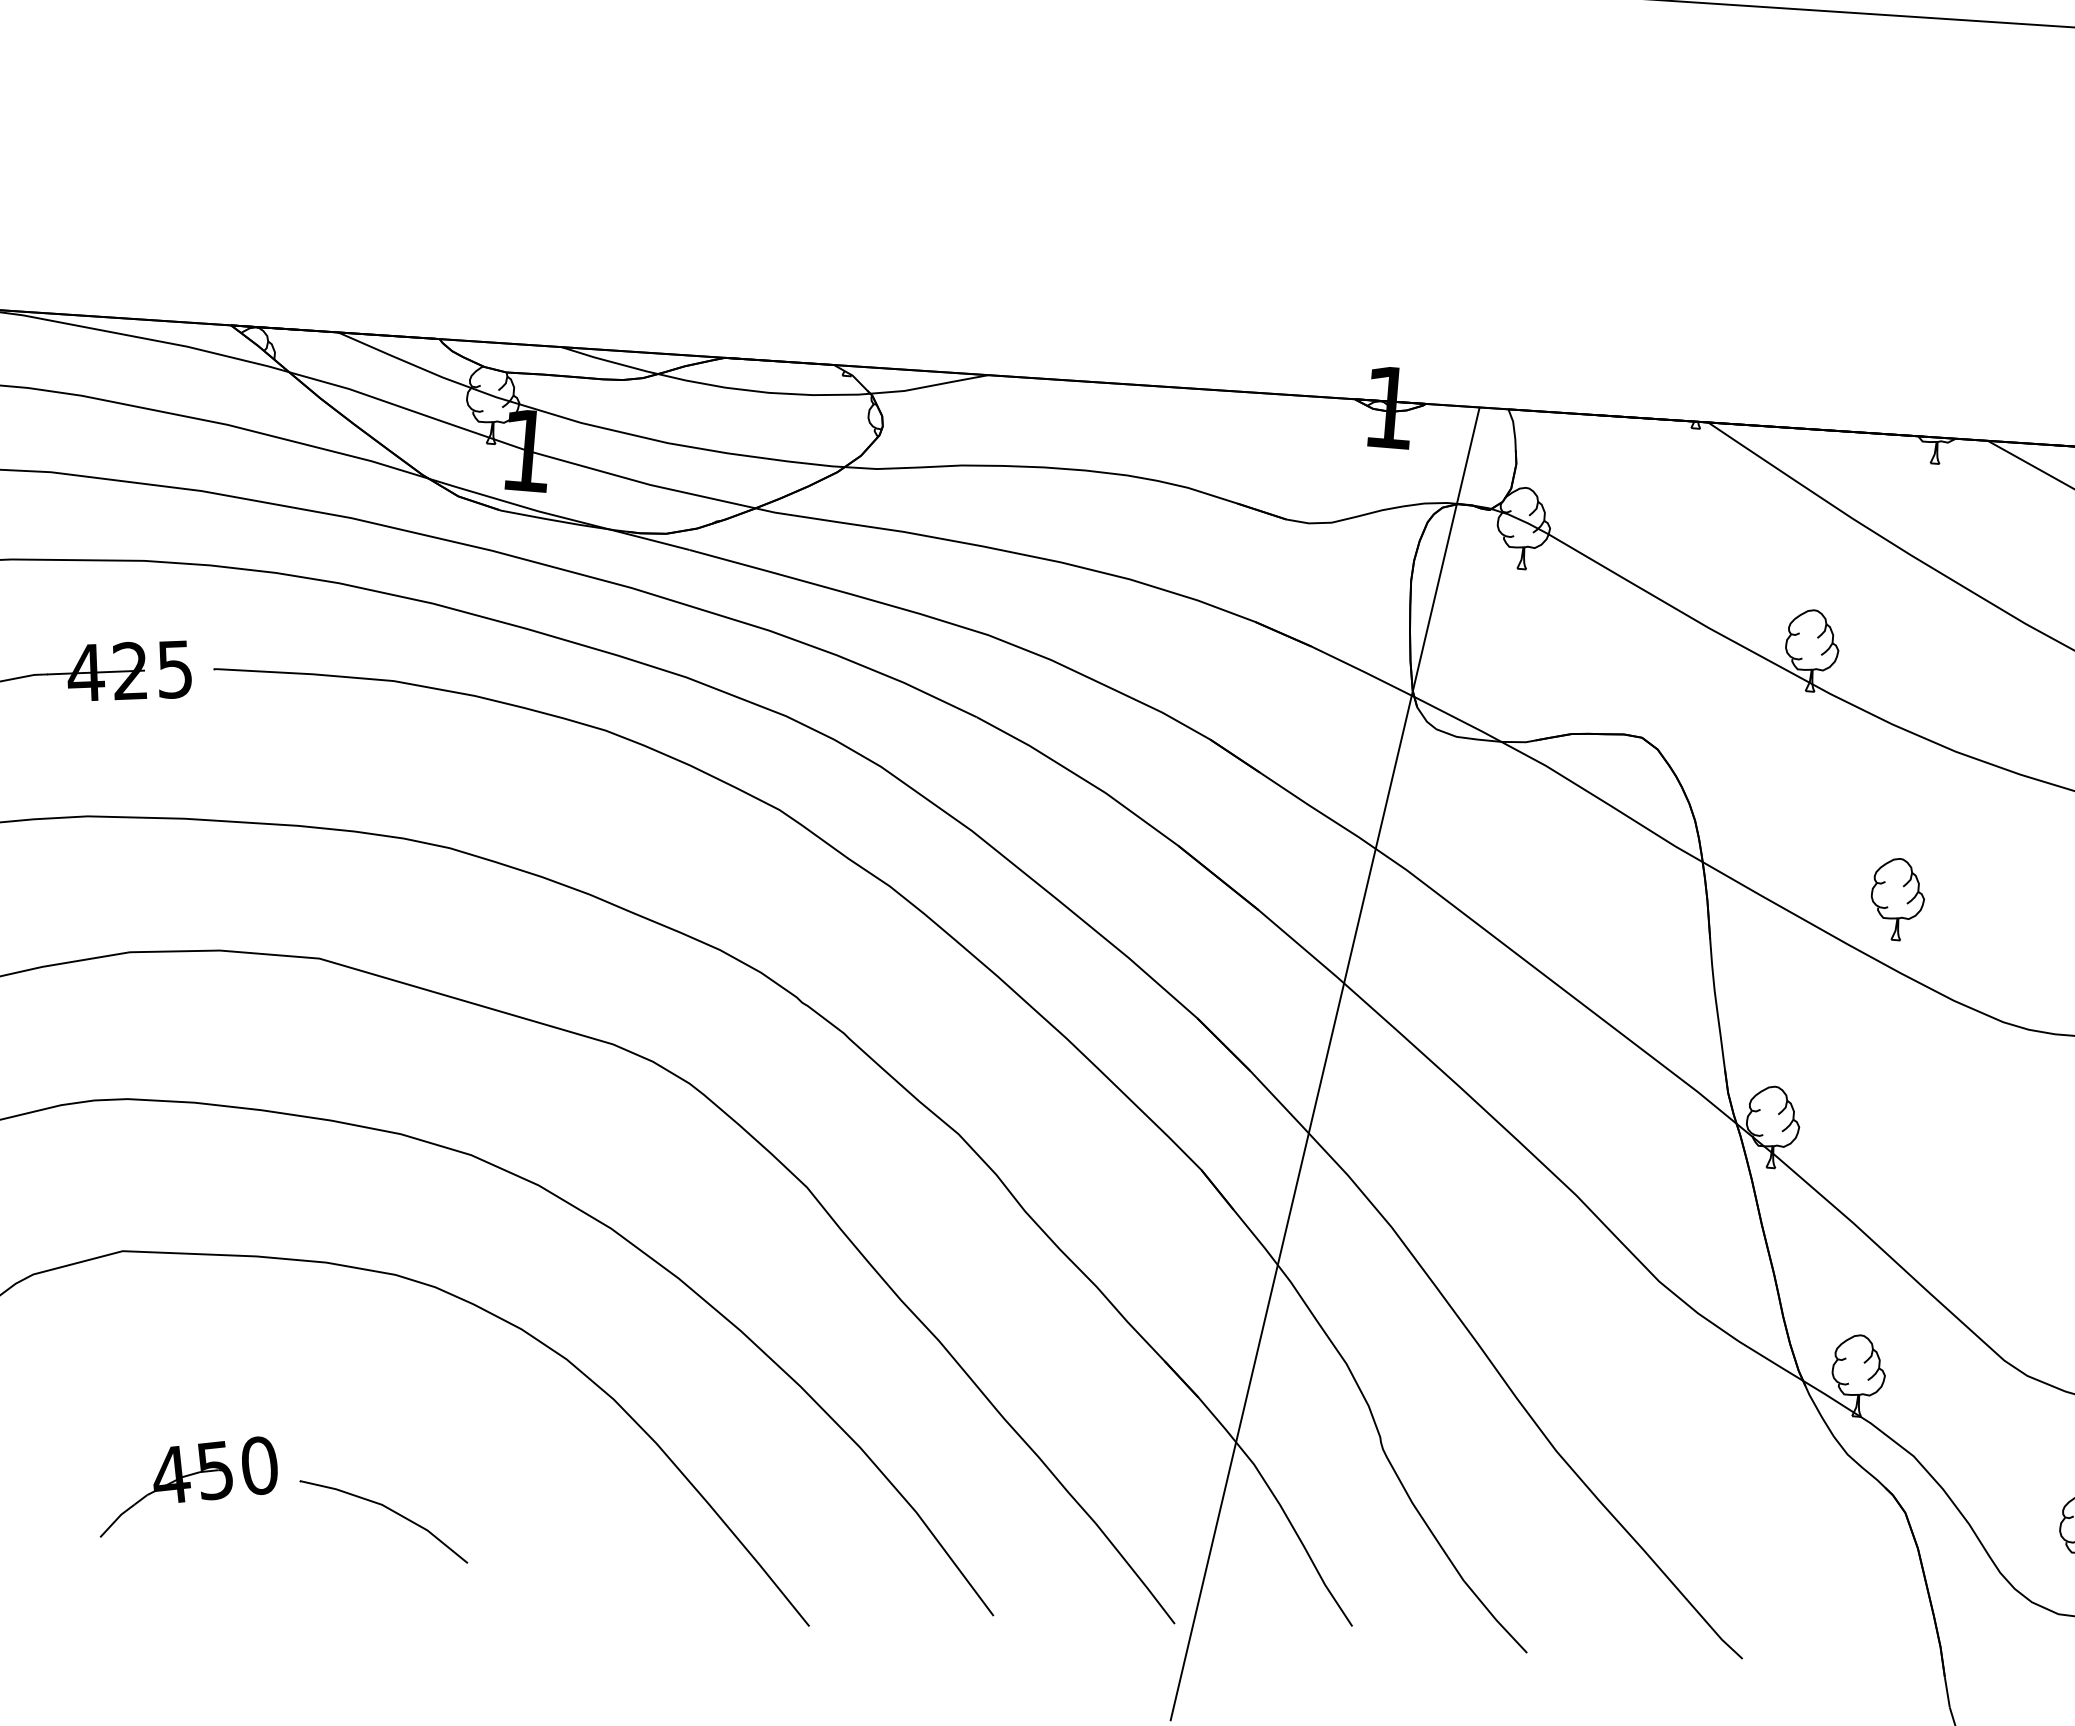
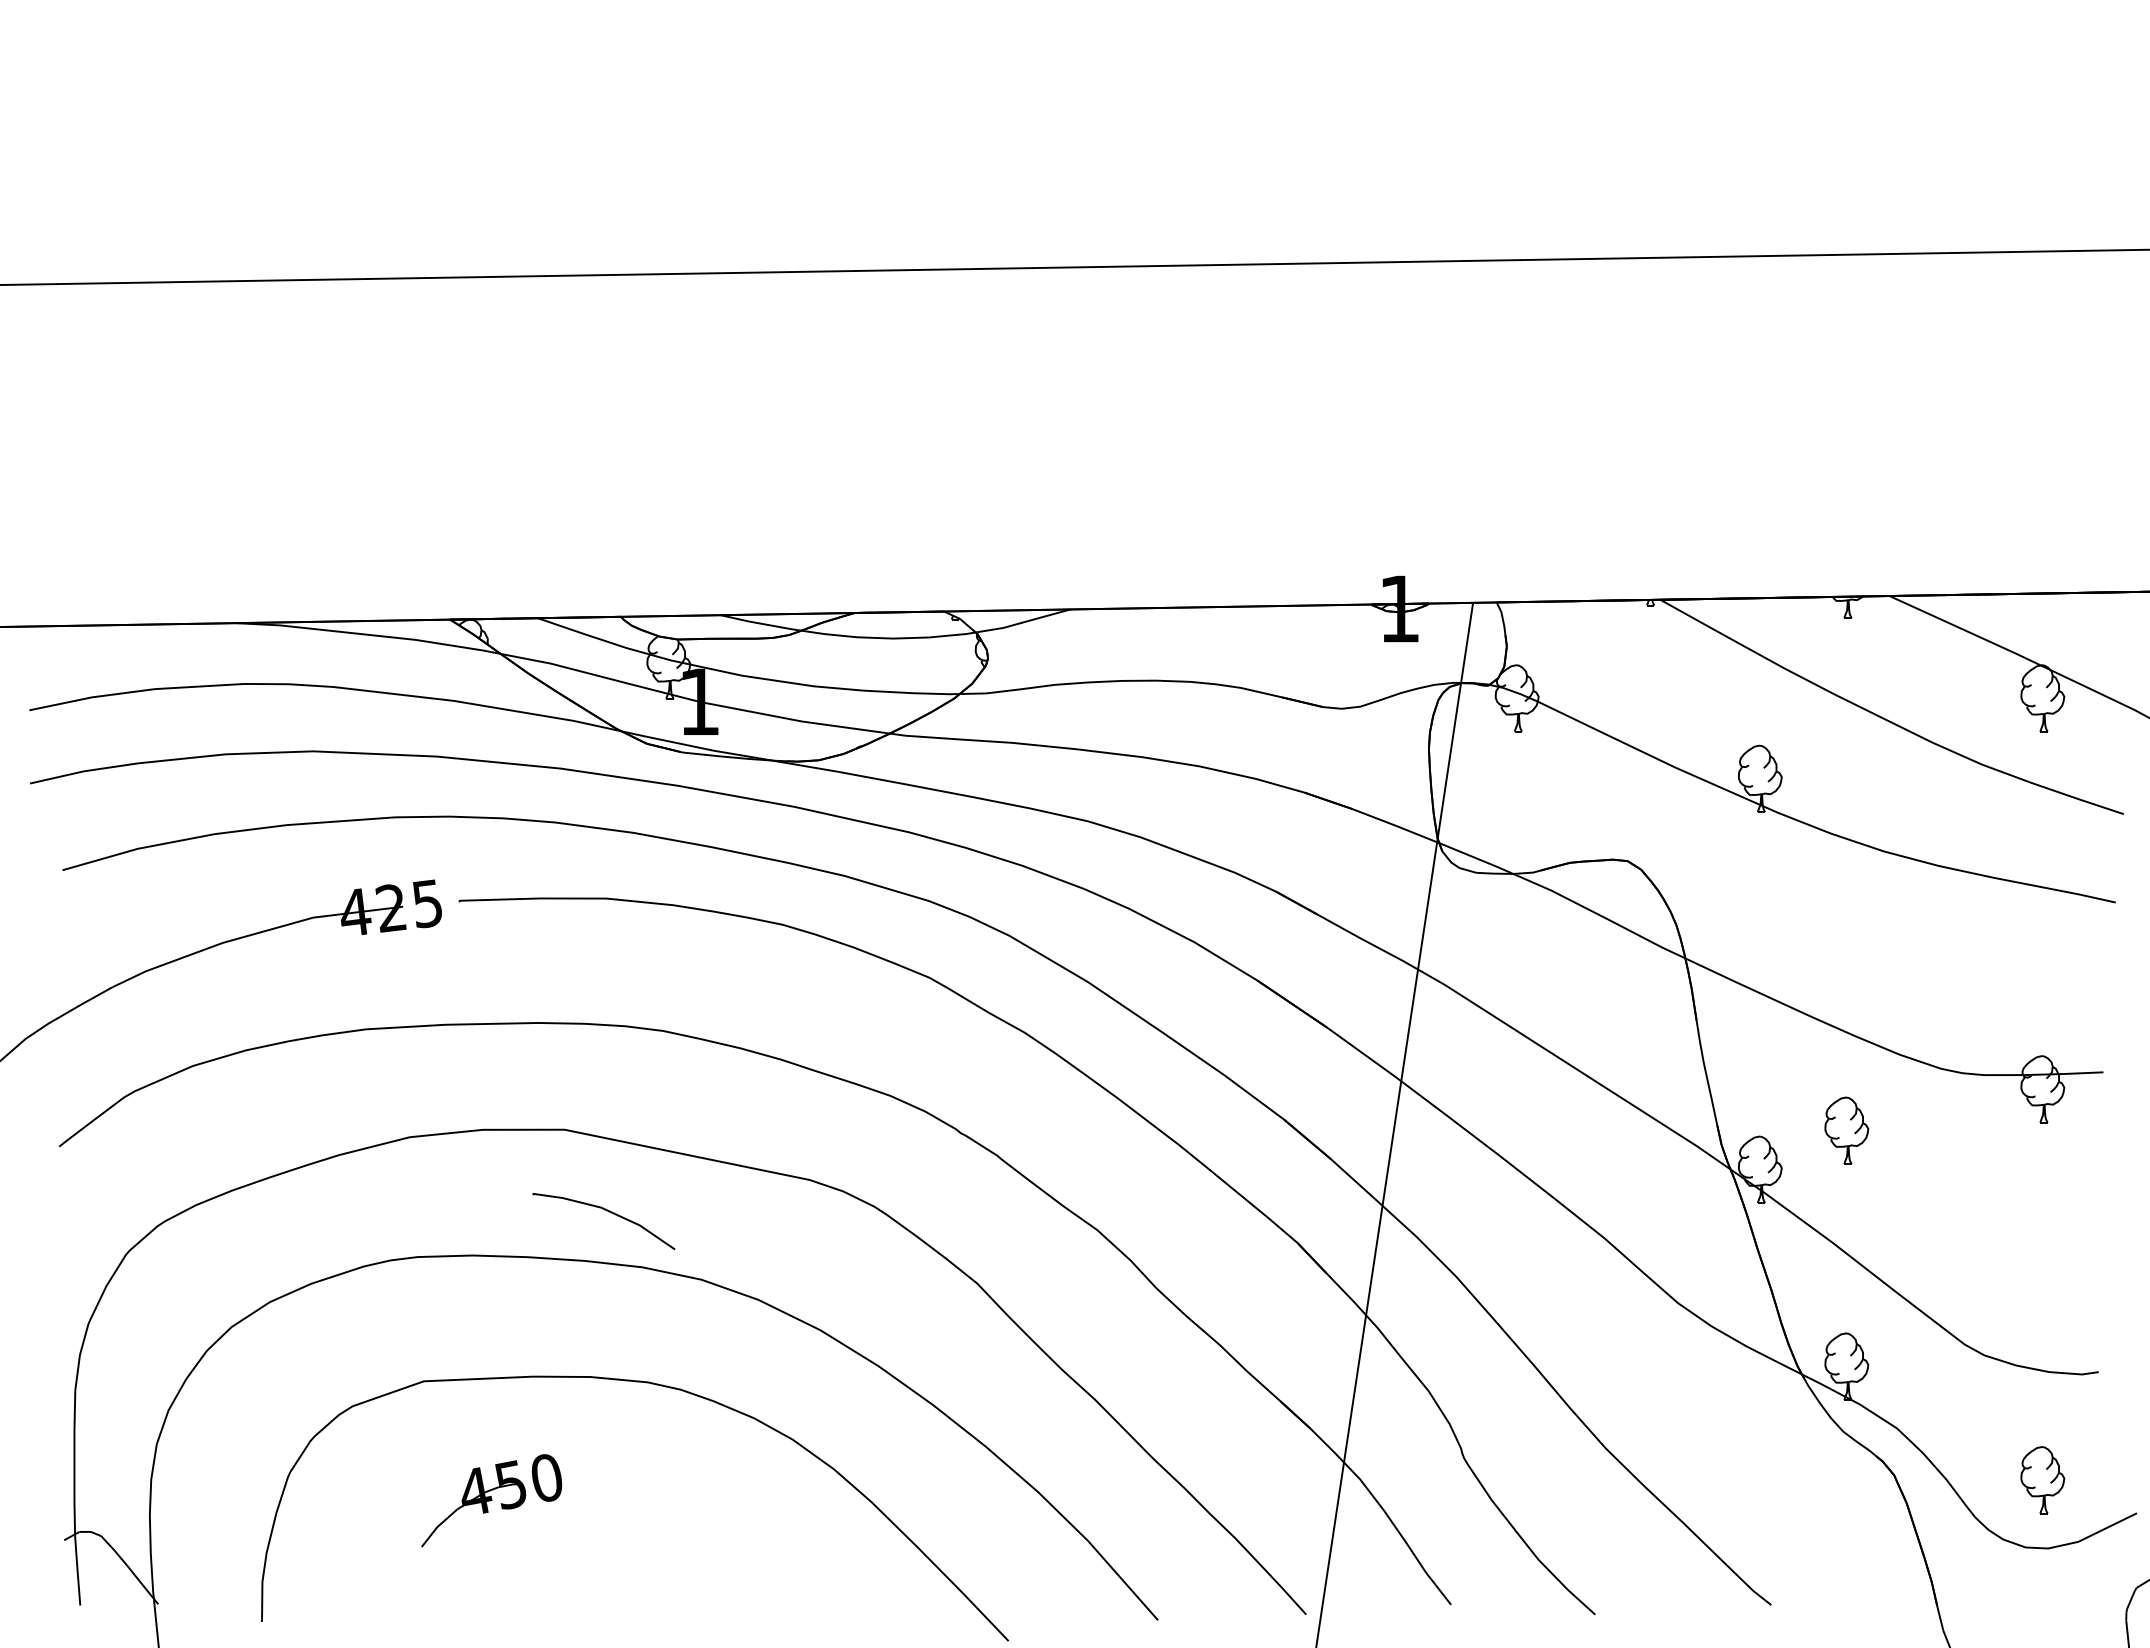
part: (1897, 899) -> (1846, 1130), moved
part: (189, 1487) -> (491, 1500), moved
part: (388, 1510) -> (606, 1211), moved

